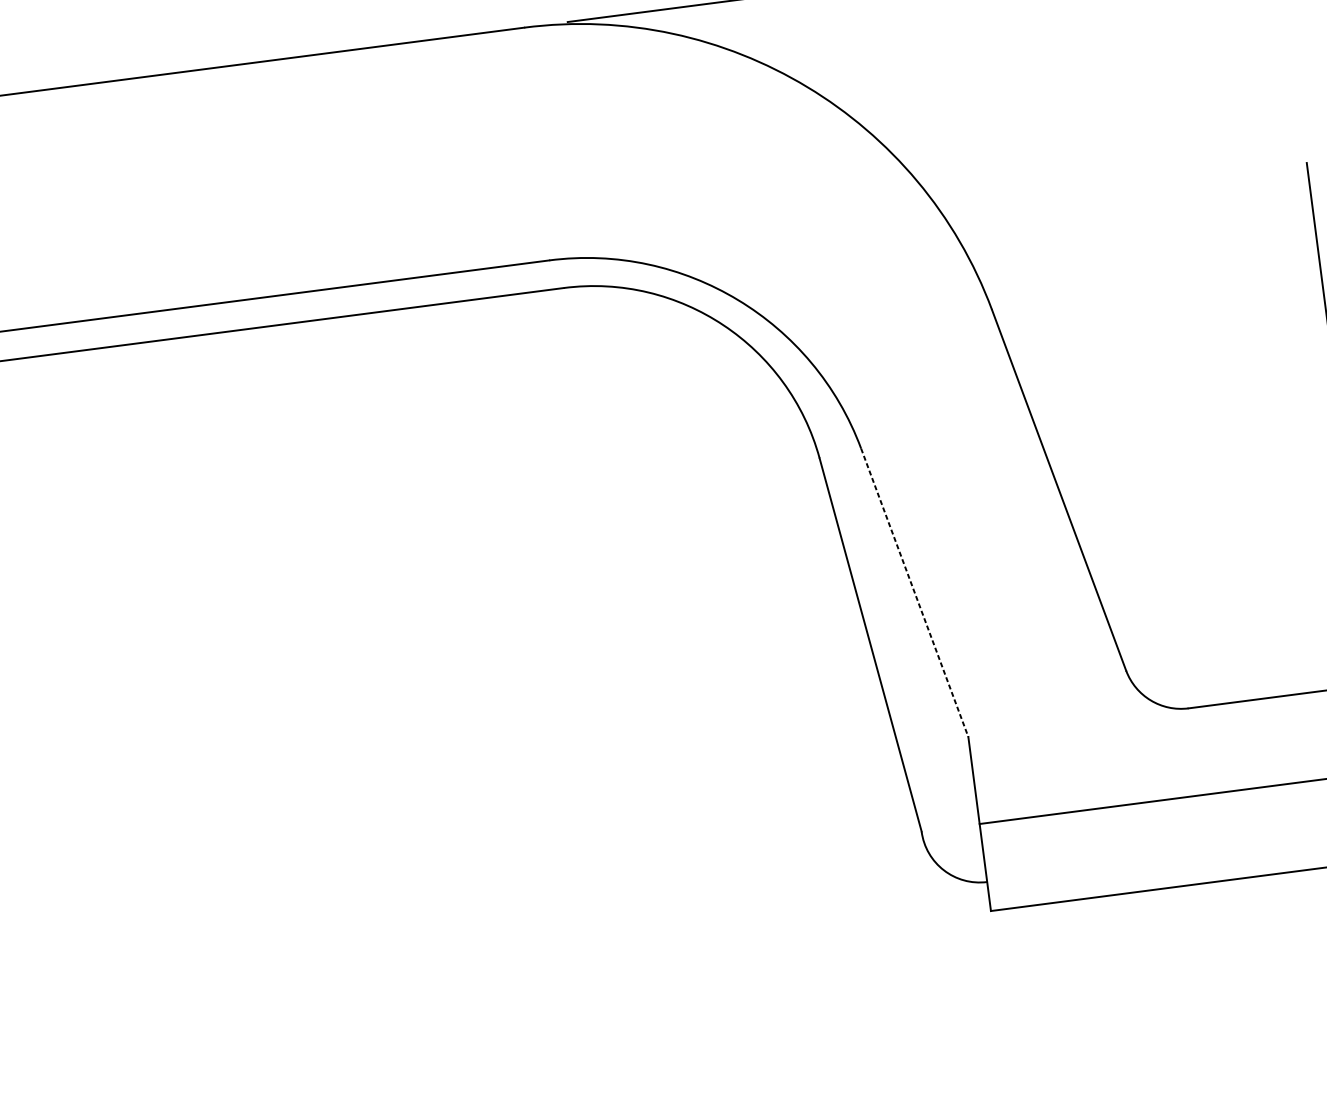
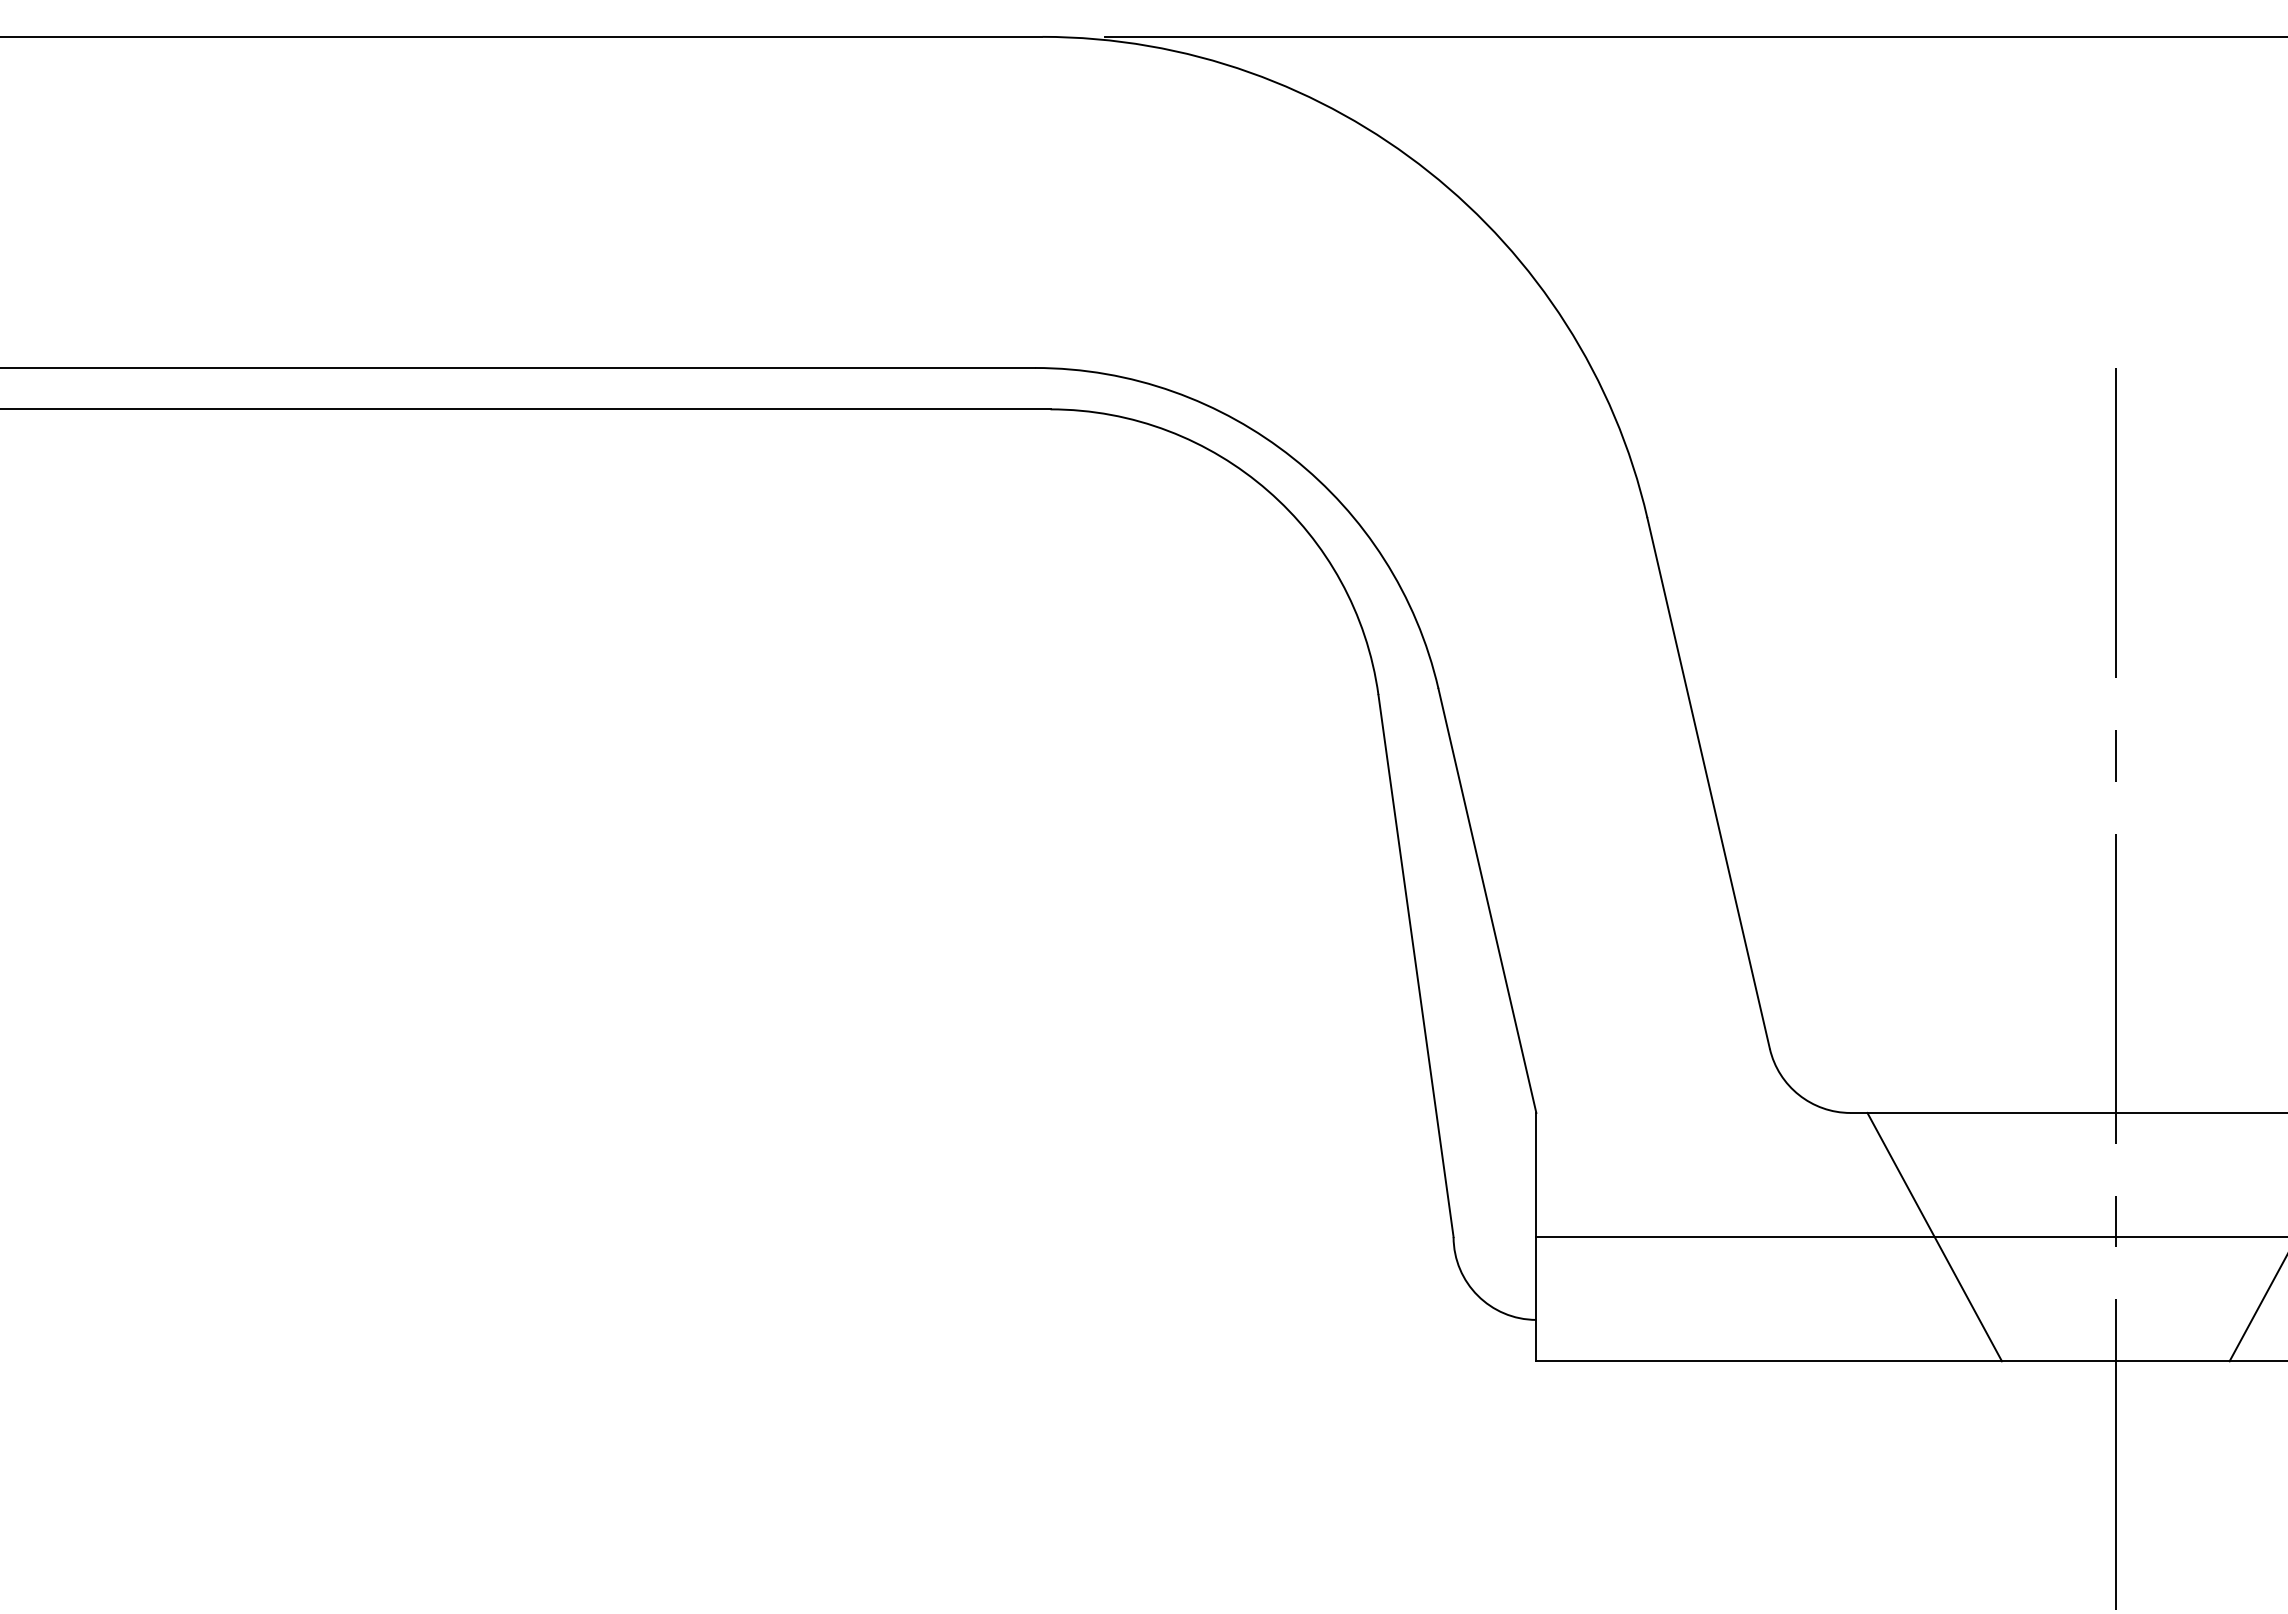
line: (914, 592) -> (1487, 900), dashed -> solid
line: (1258, 787) -> (1934, 1236), added

